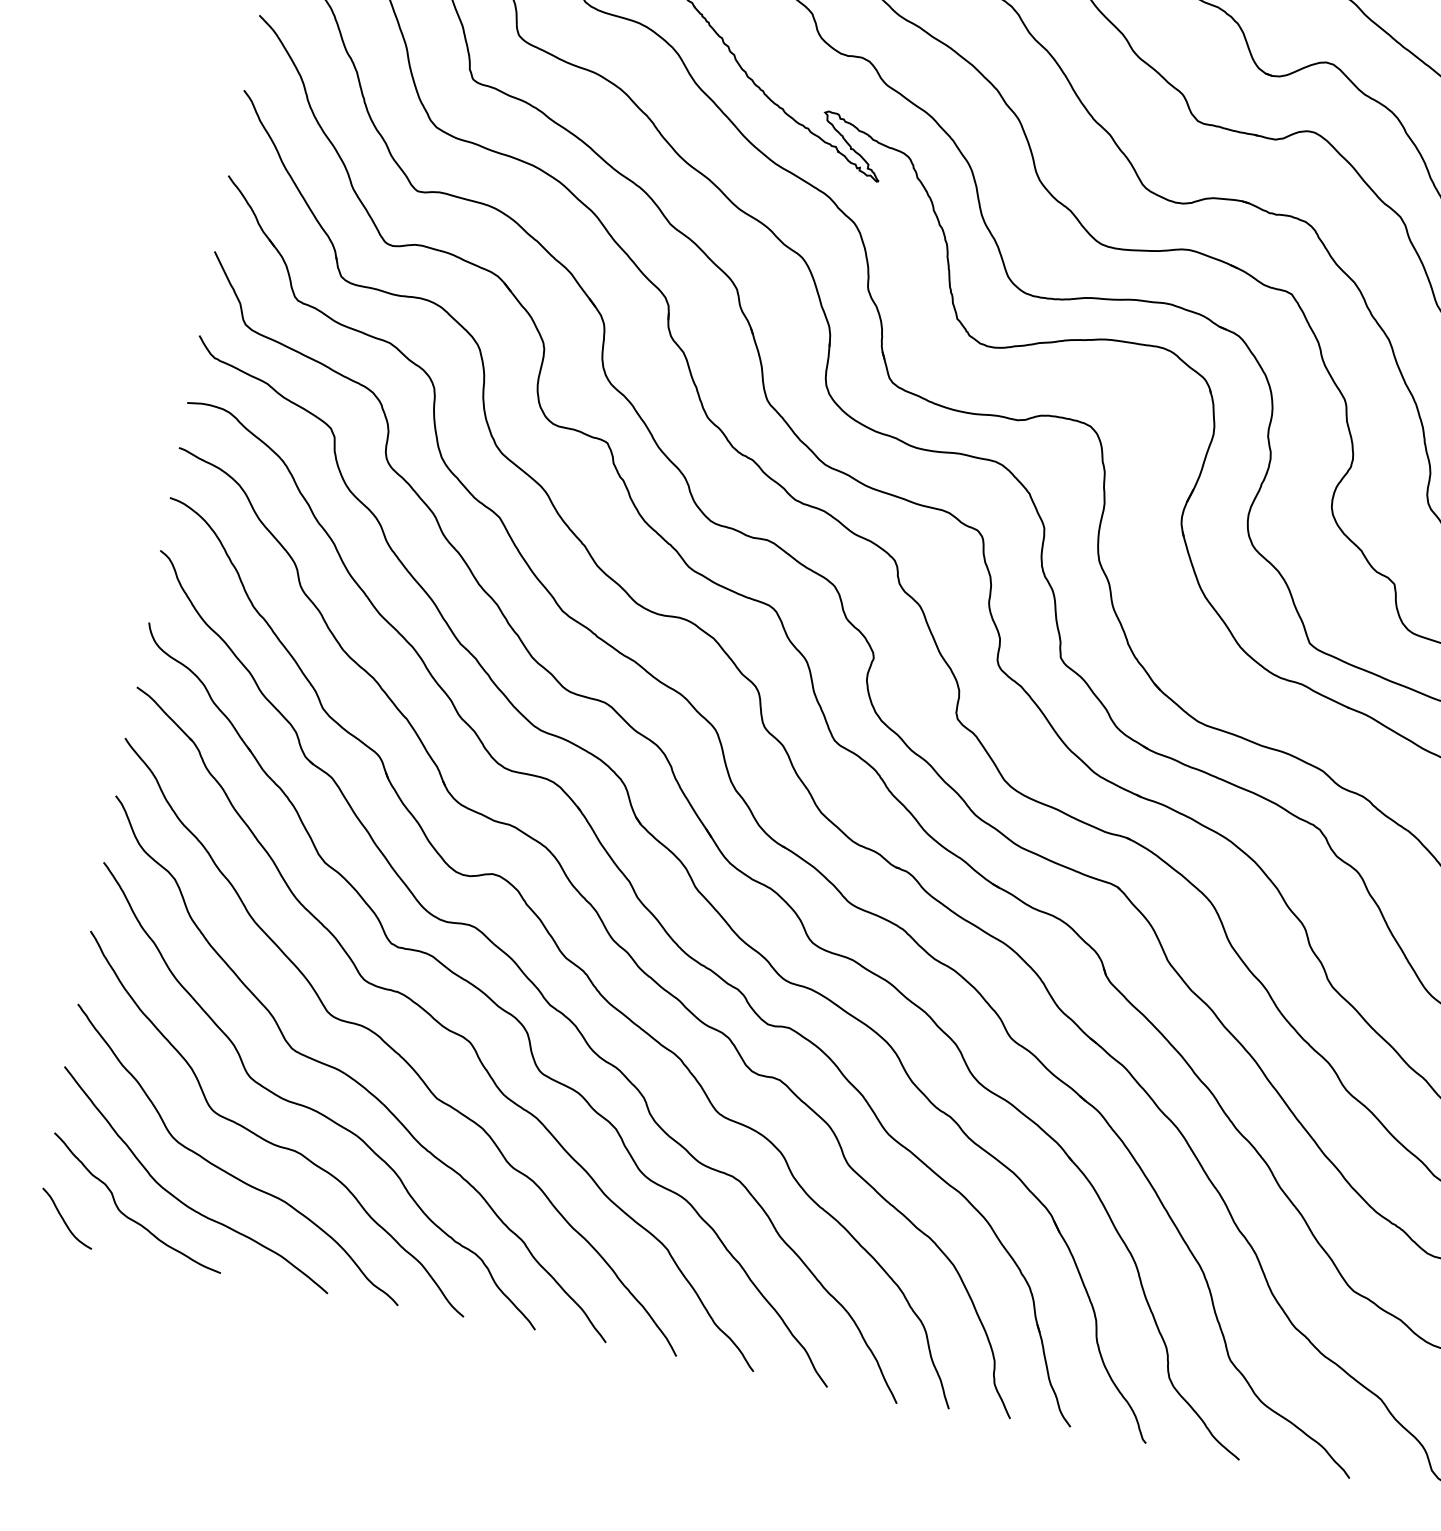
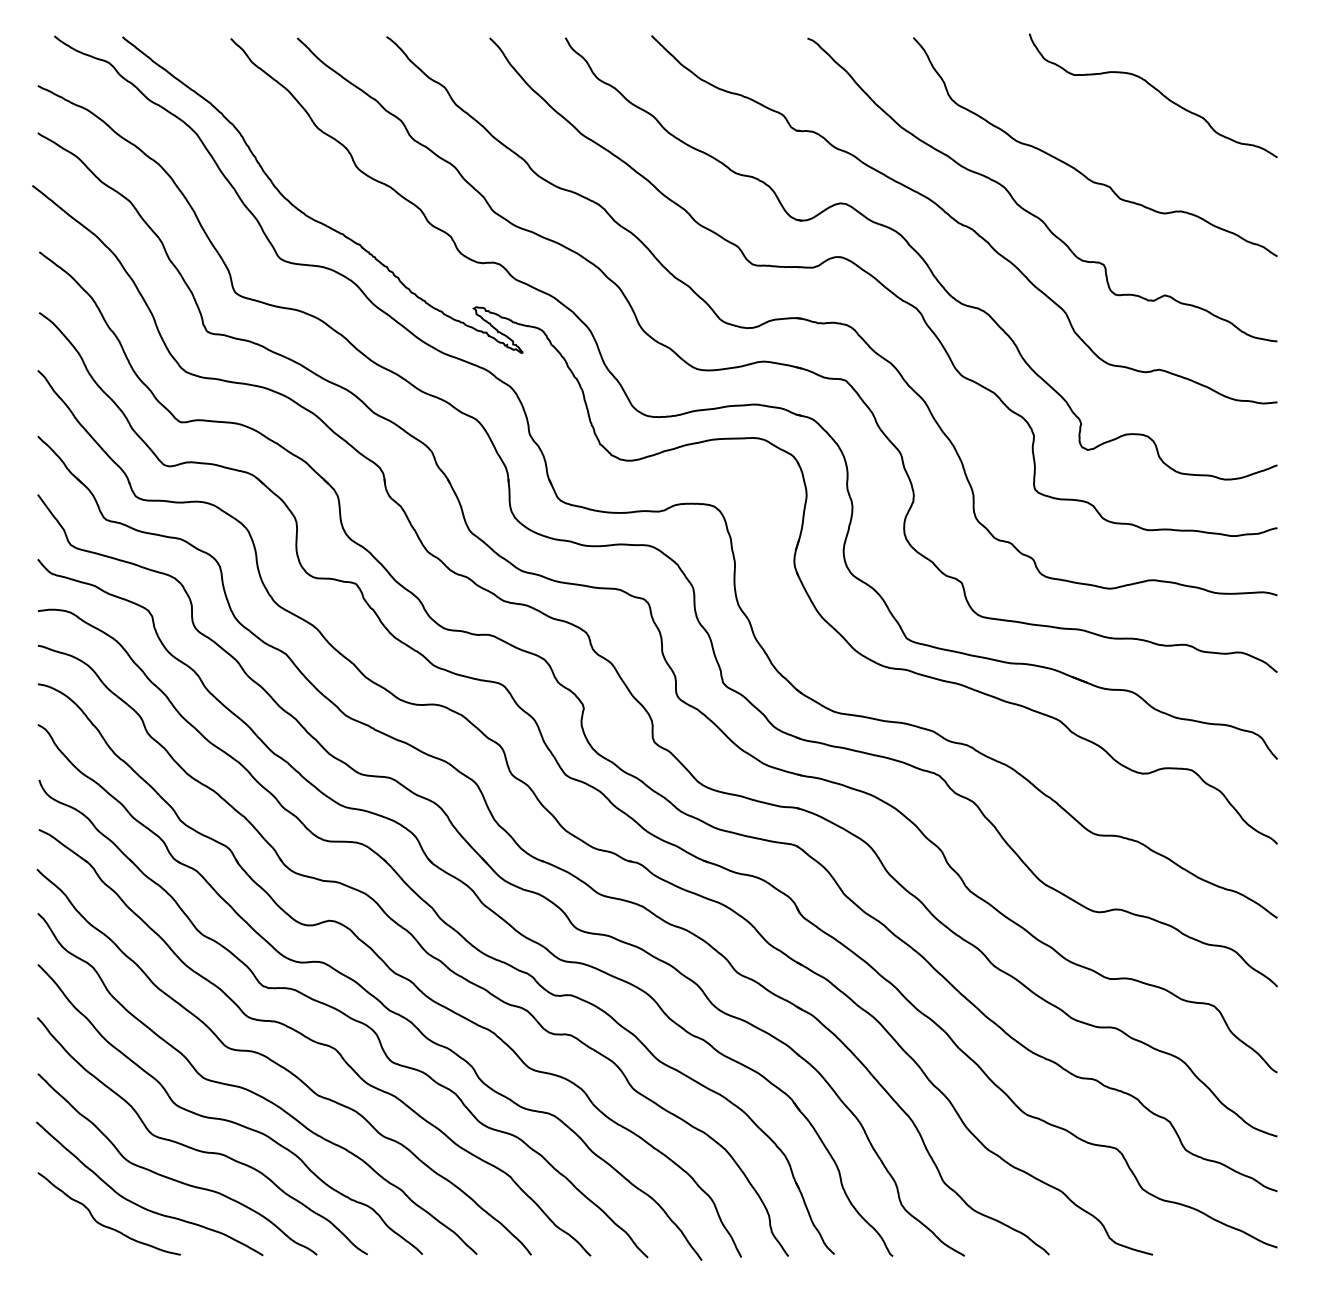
curve: (64, 1220) -> (57, 1236), removed

